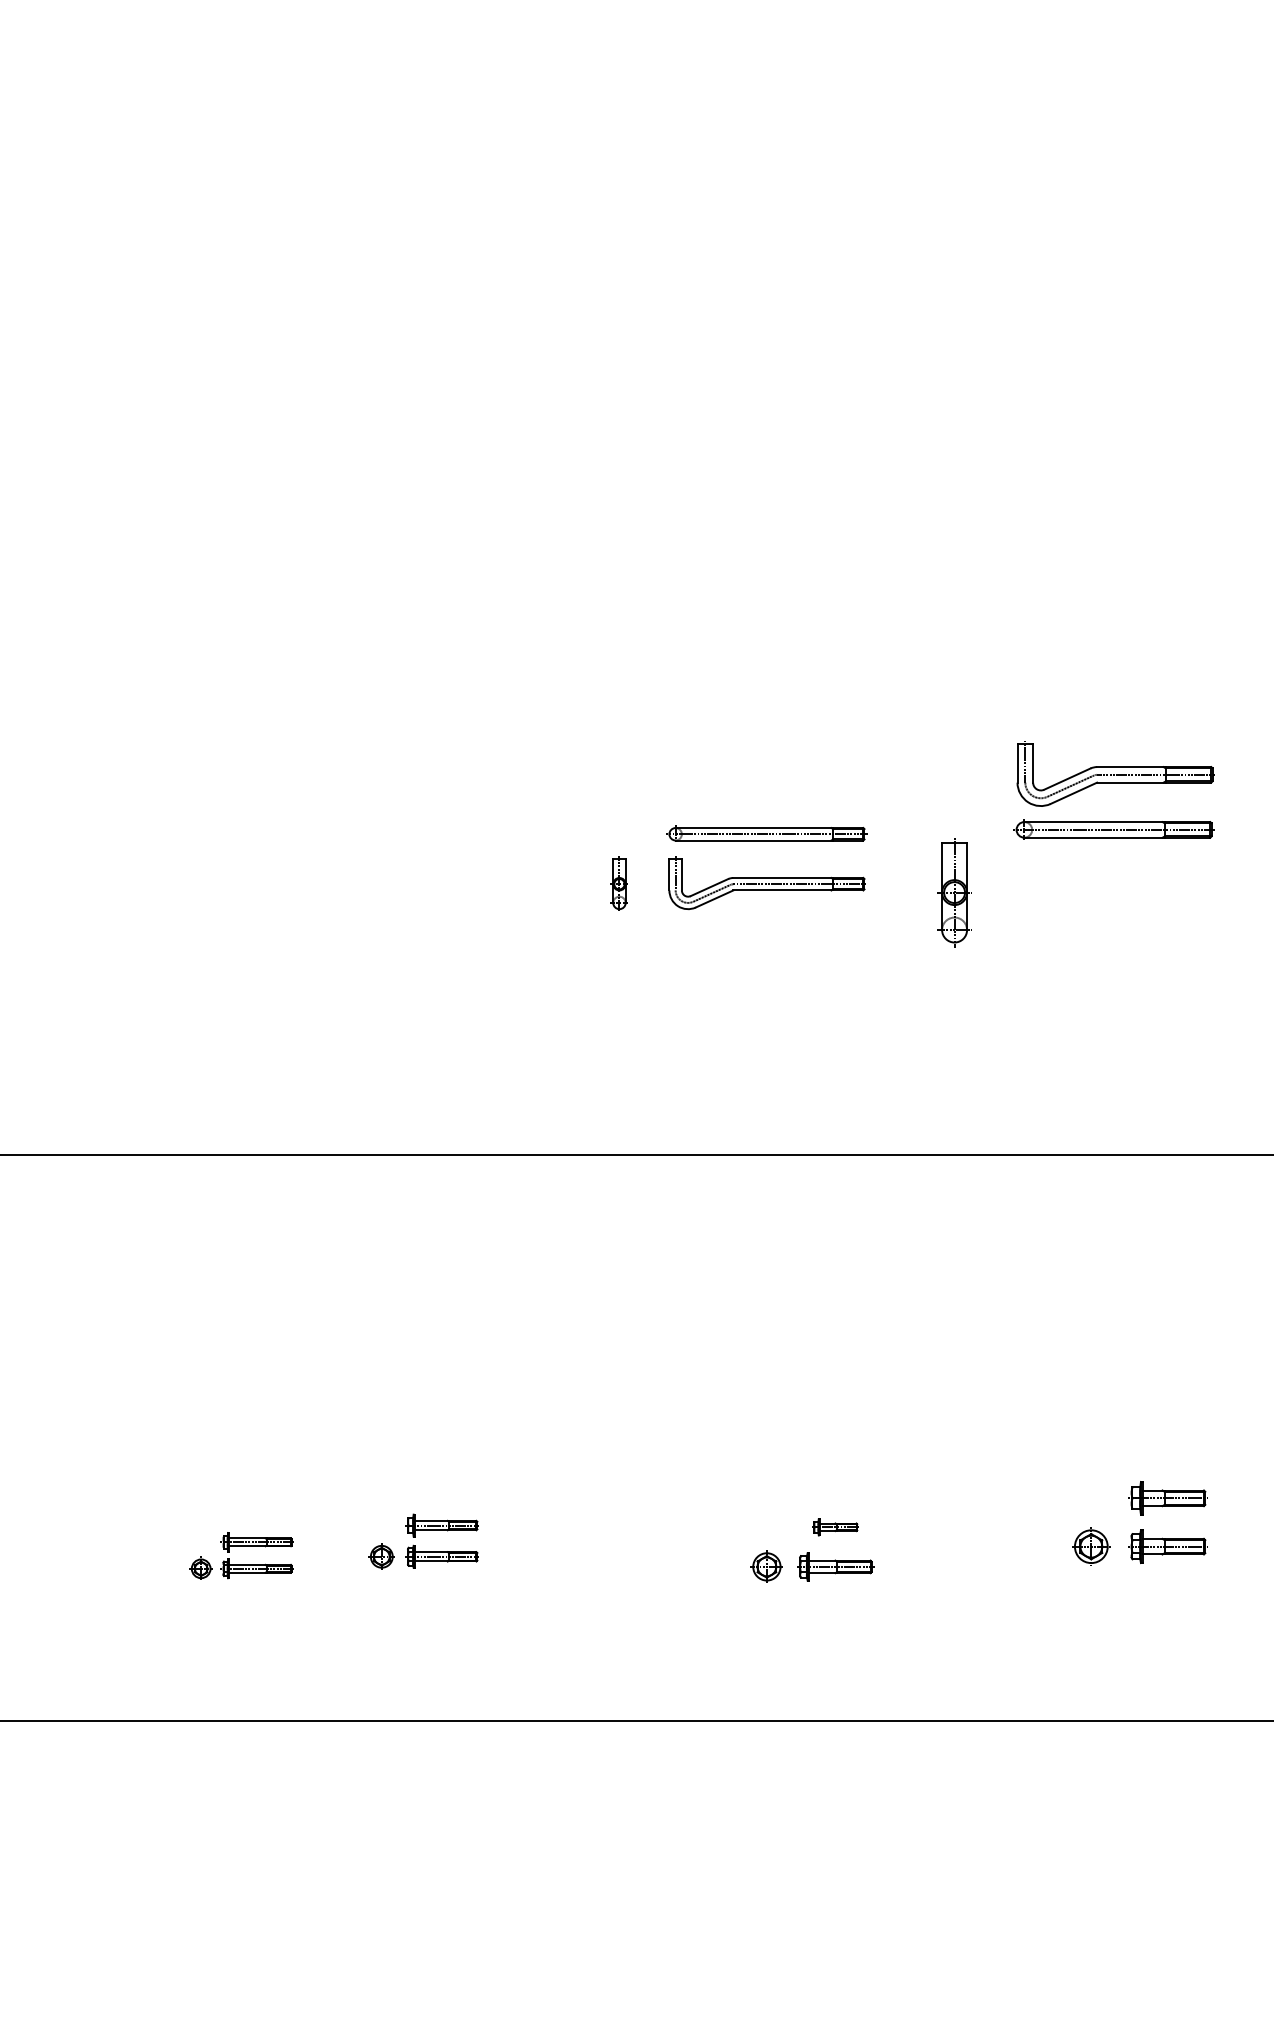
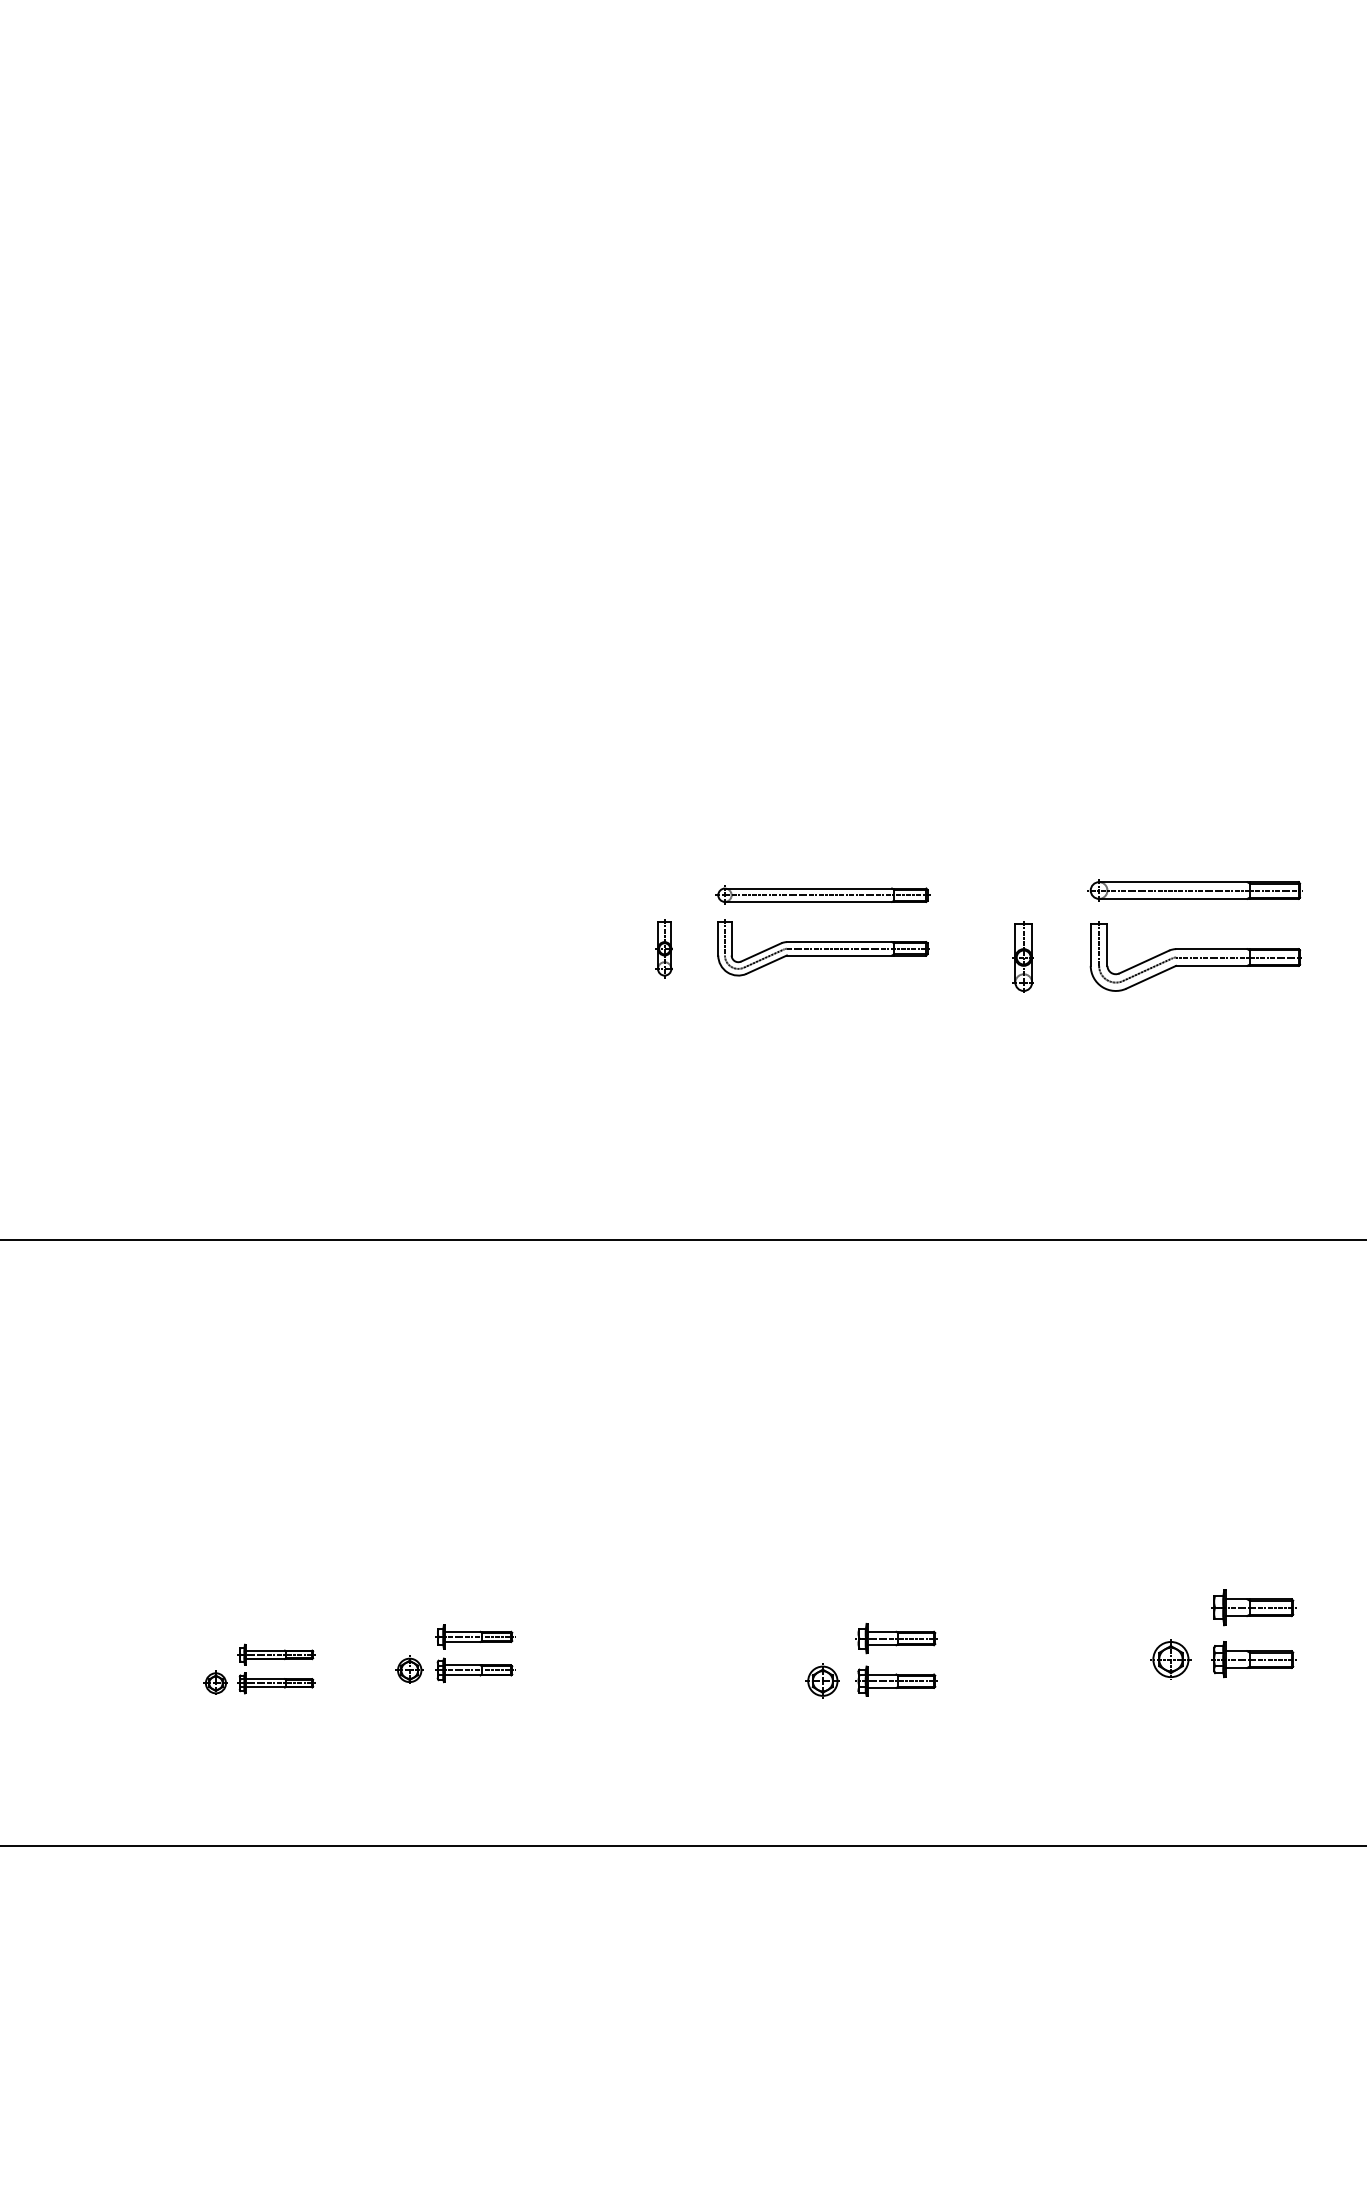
part: (1115, 773) -> (1195, 956), moved
part: (952, 891) -> (1022, 956), size x0.62
part: (835, 1527) -> (896, 1638), size x1.67

